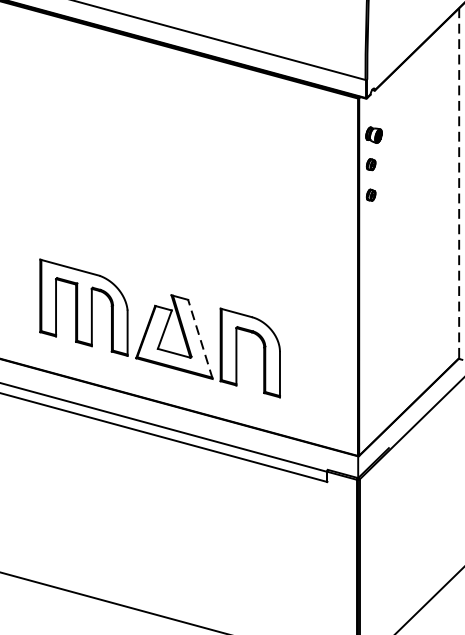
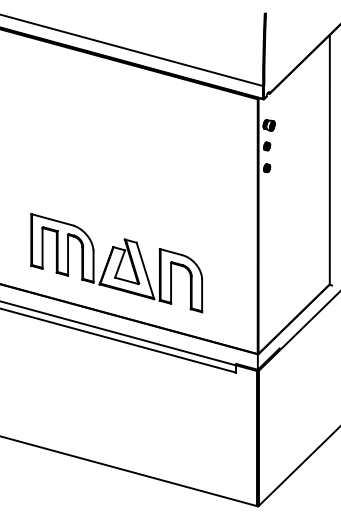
line: (458, 183) -> (329, 159), dashed -> solid
line: (200, 338) -> (145, 270), dashed -> solid

